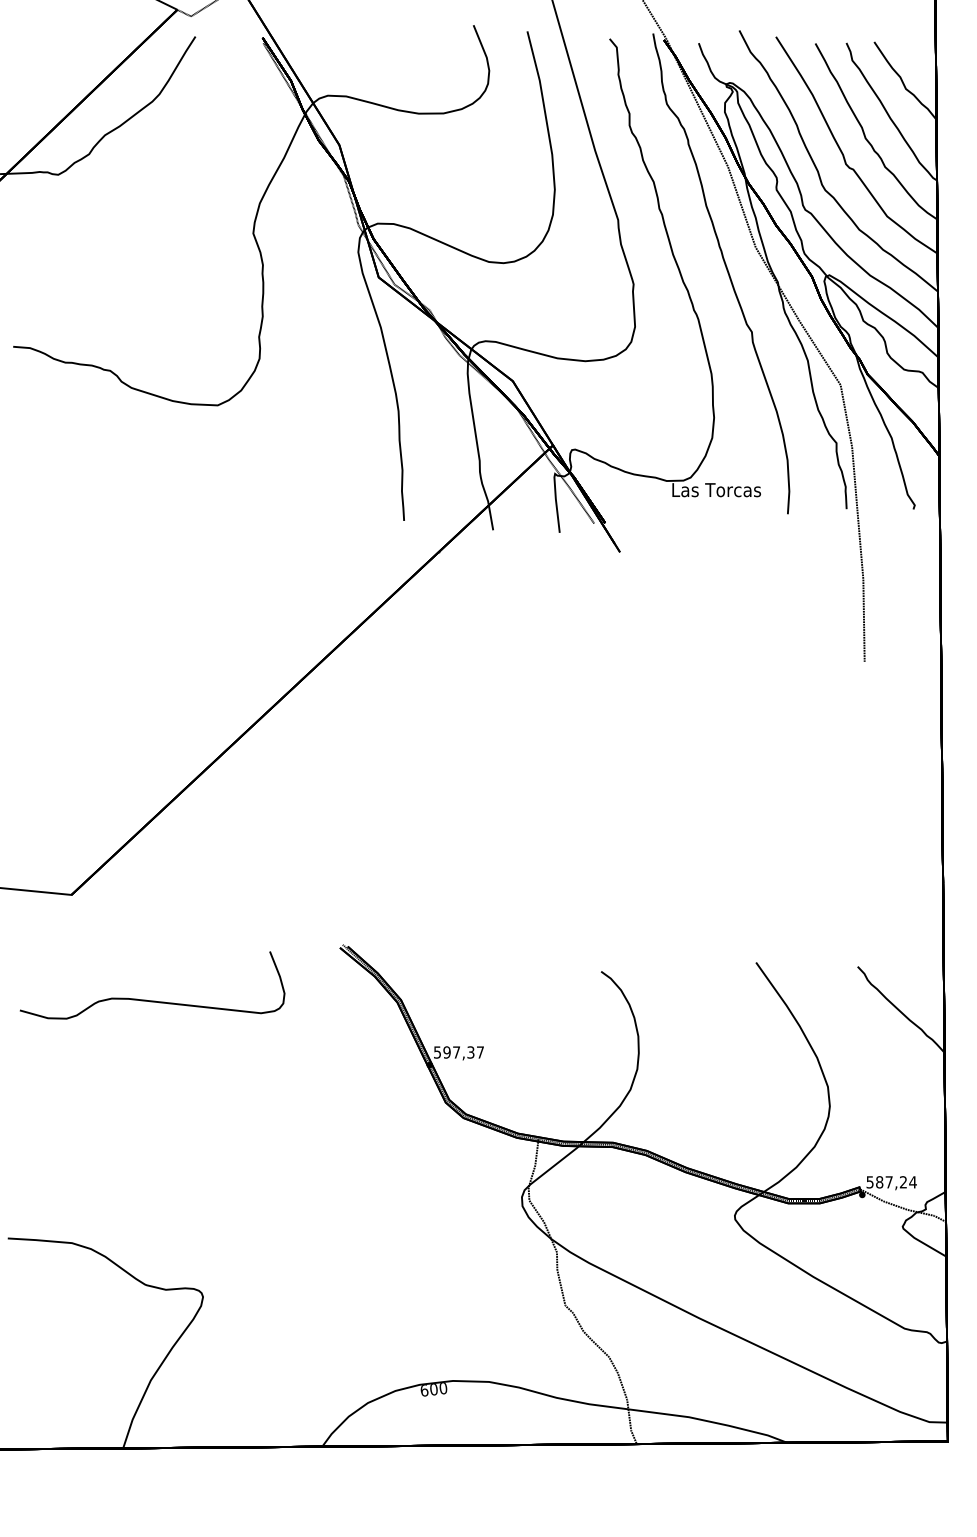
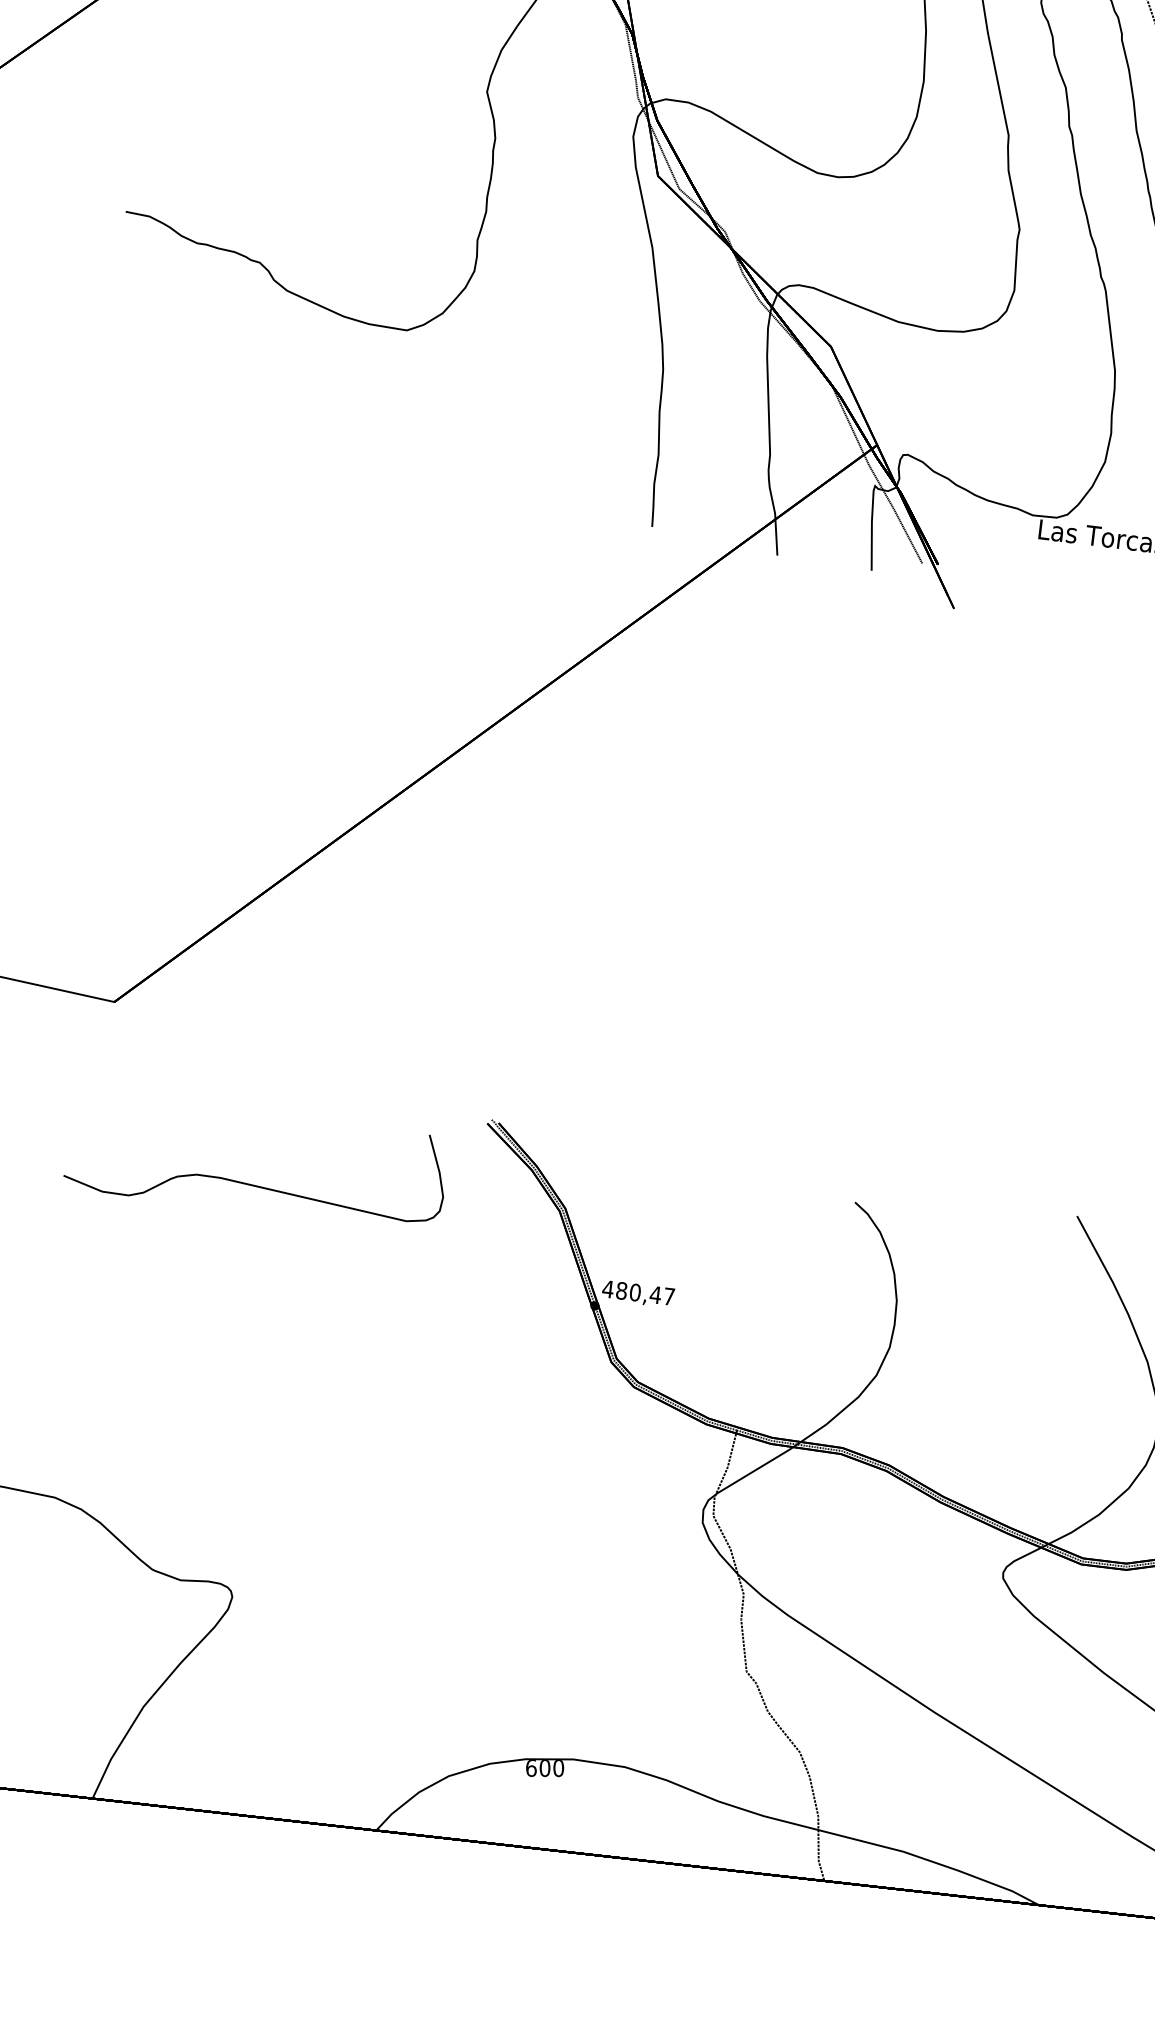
curve: (152, 1000) -> (254, 1184), moved
text: (453, 1052) -> (630, 1292), 597,37 -> 480,47

